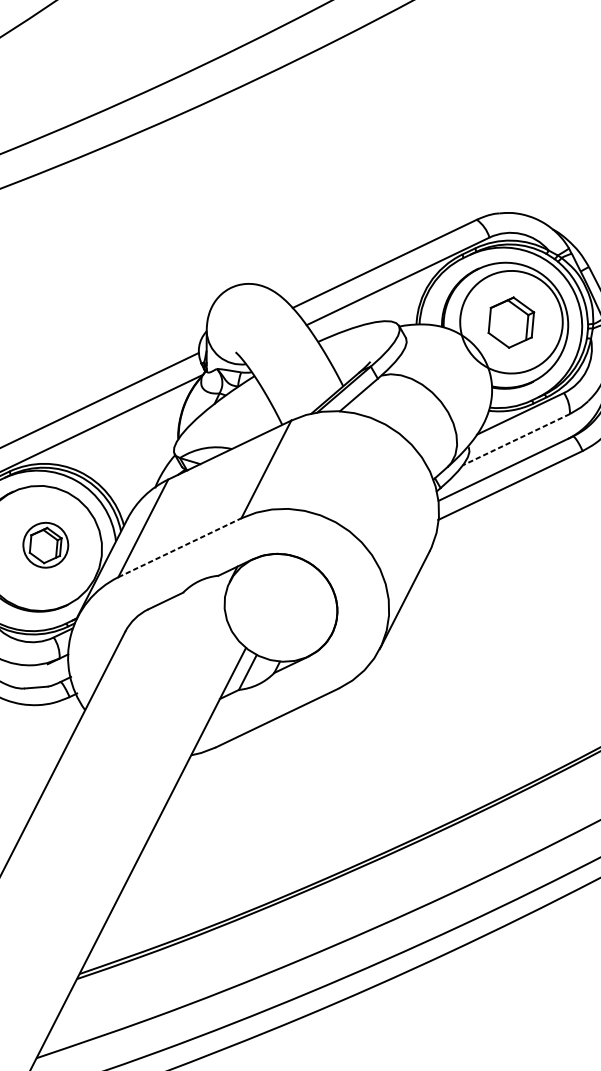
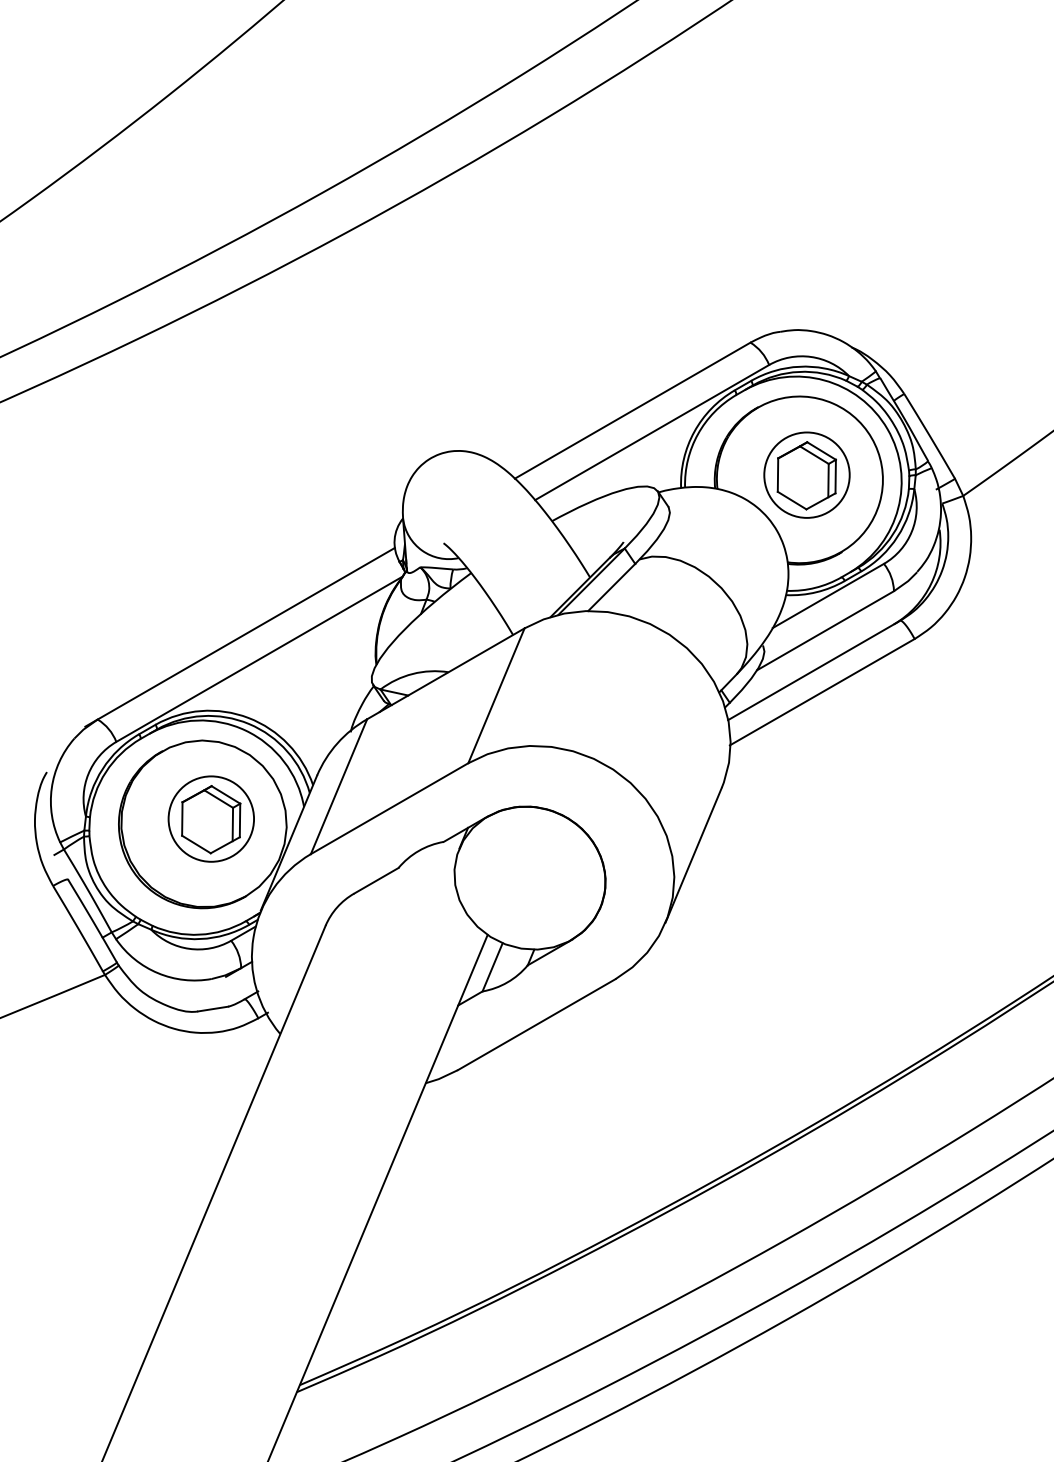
circle: (511, 321) -> (806, 474), size x0.62
line: (516, 439) -> (825, 630), dashed -> solid
part: (45, 544) -> (210, 818), size x1.43
line: (179, 547) -> (389, 808), dashed -> solid

